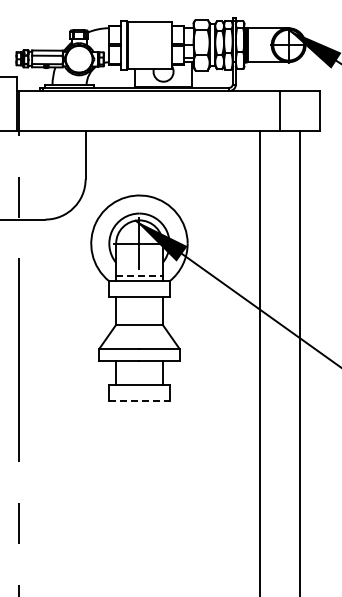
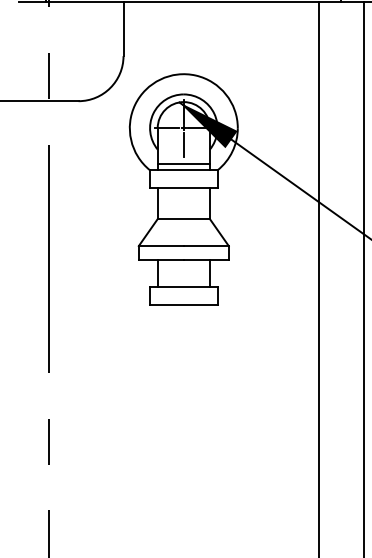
line: (139, 275) -> (183, 163), dashed -> solid
line: (139, 401) -> (183, 304), dashed -> solid

